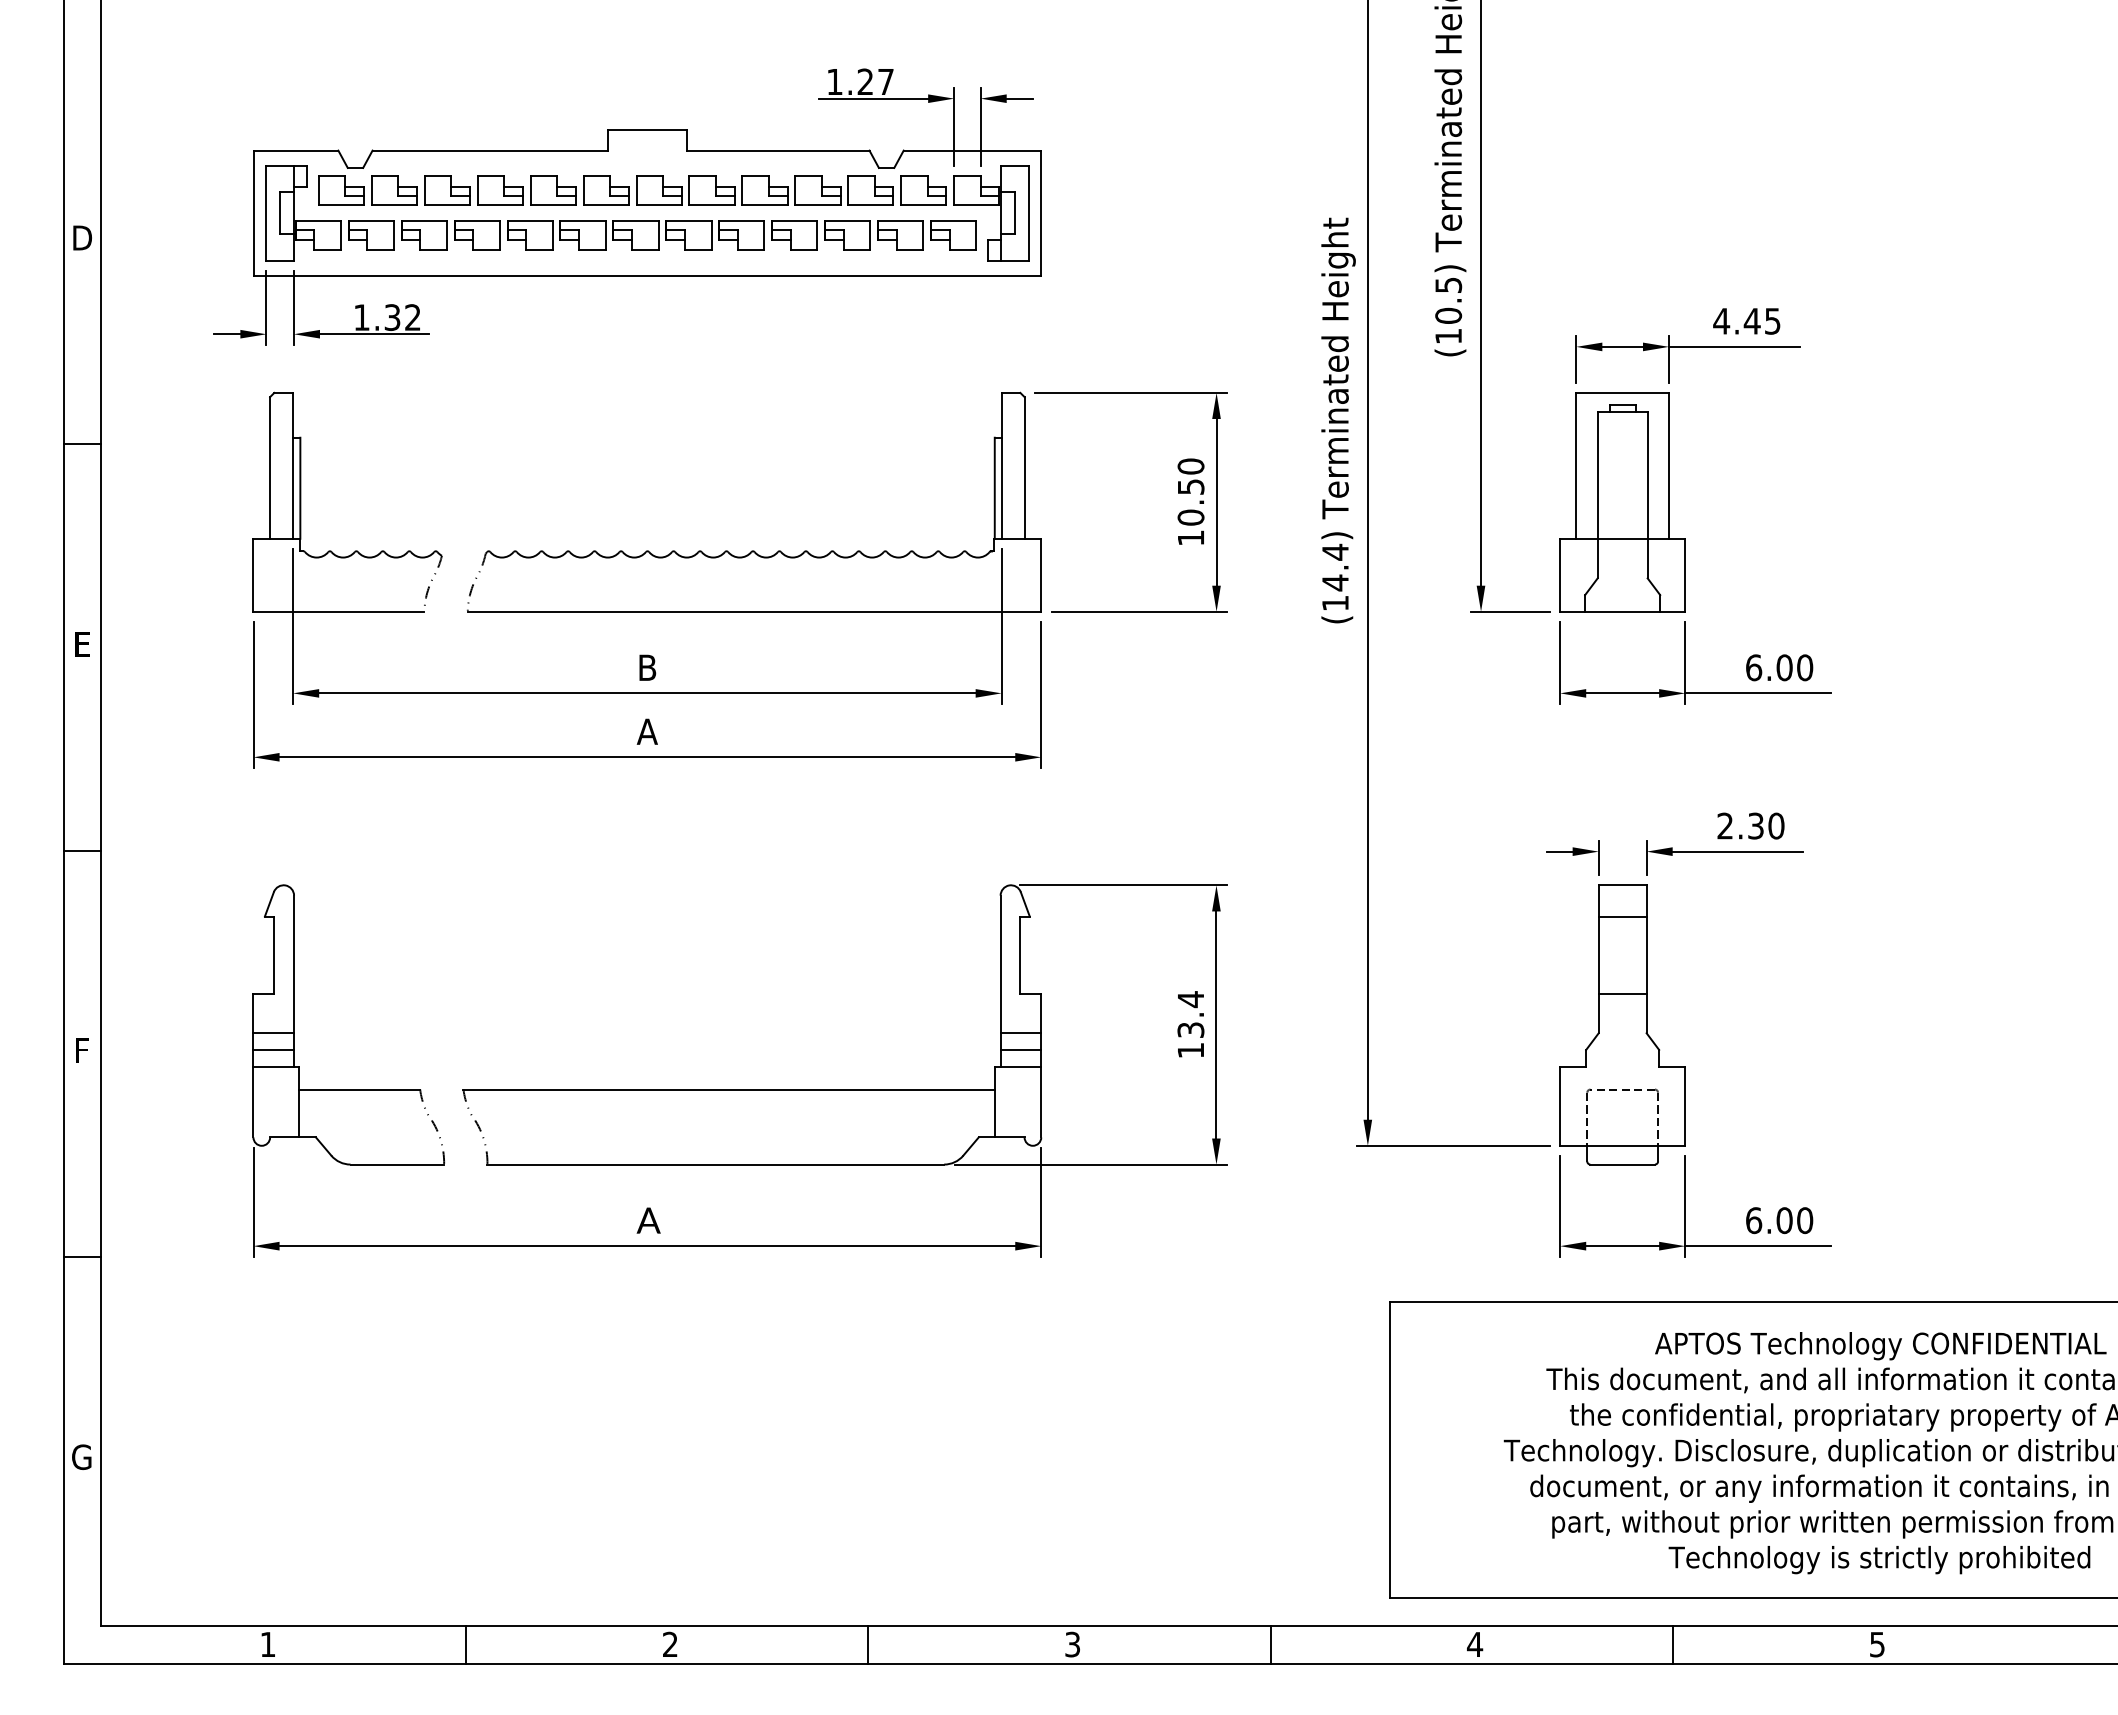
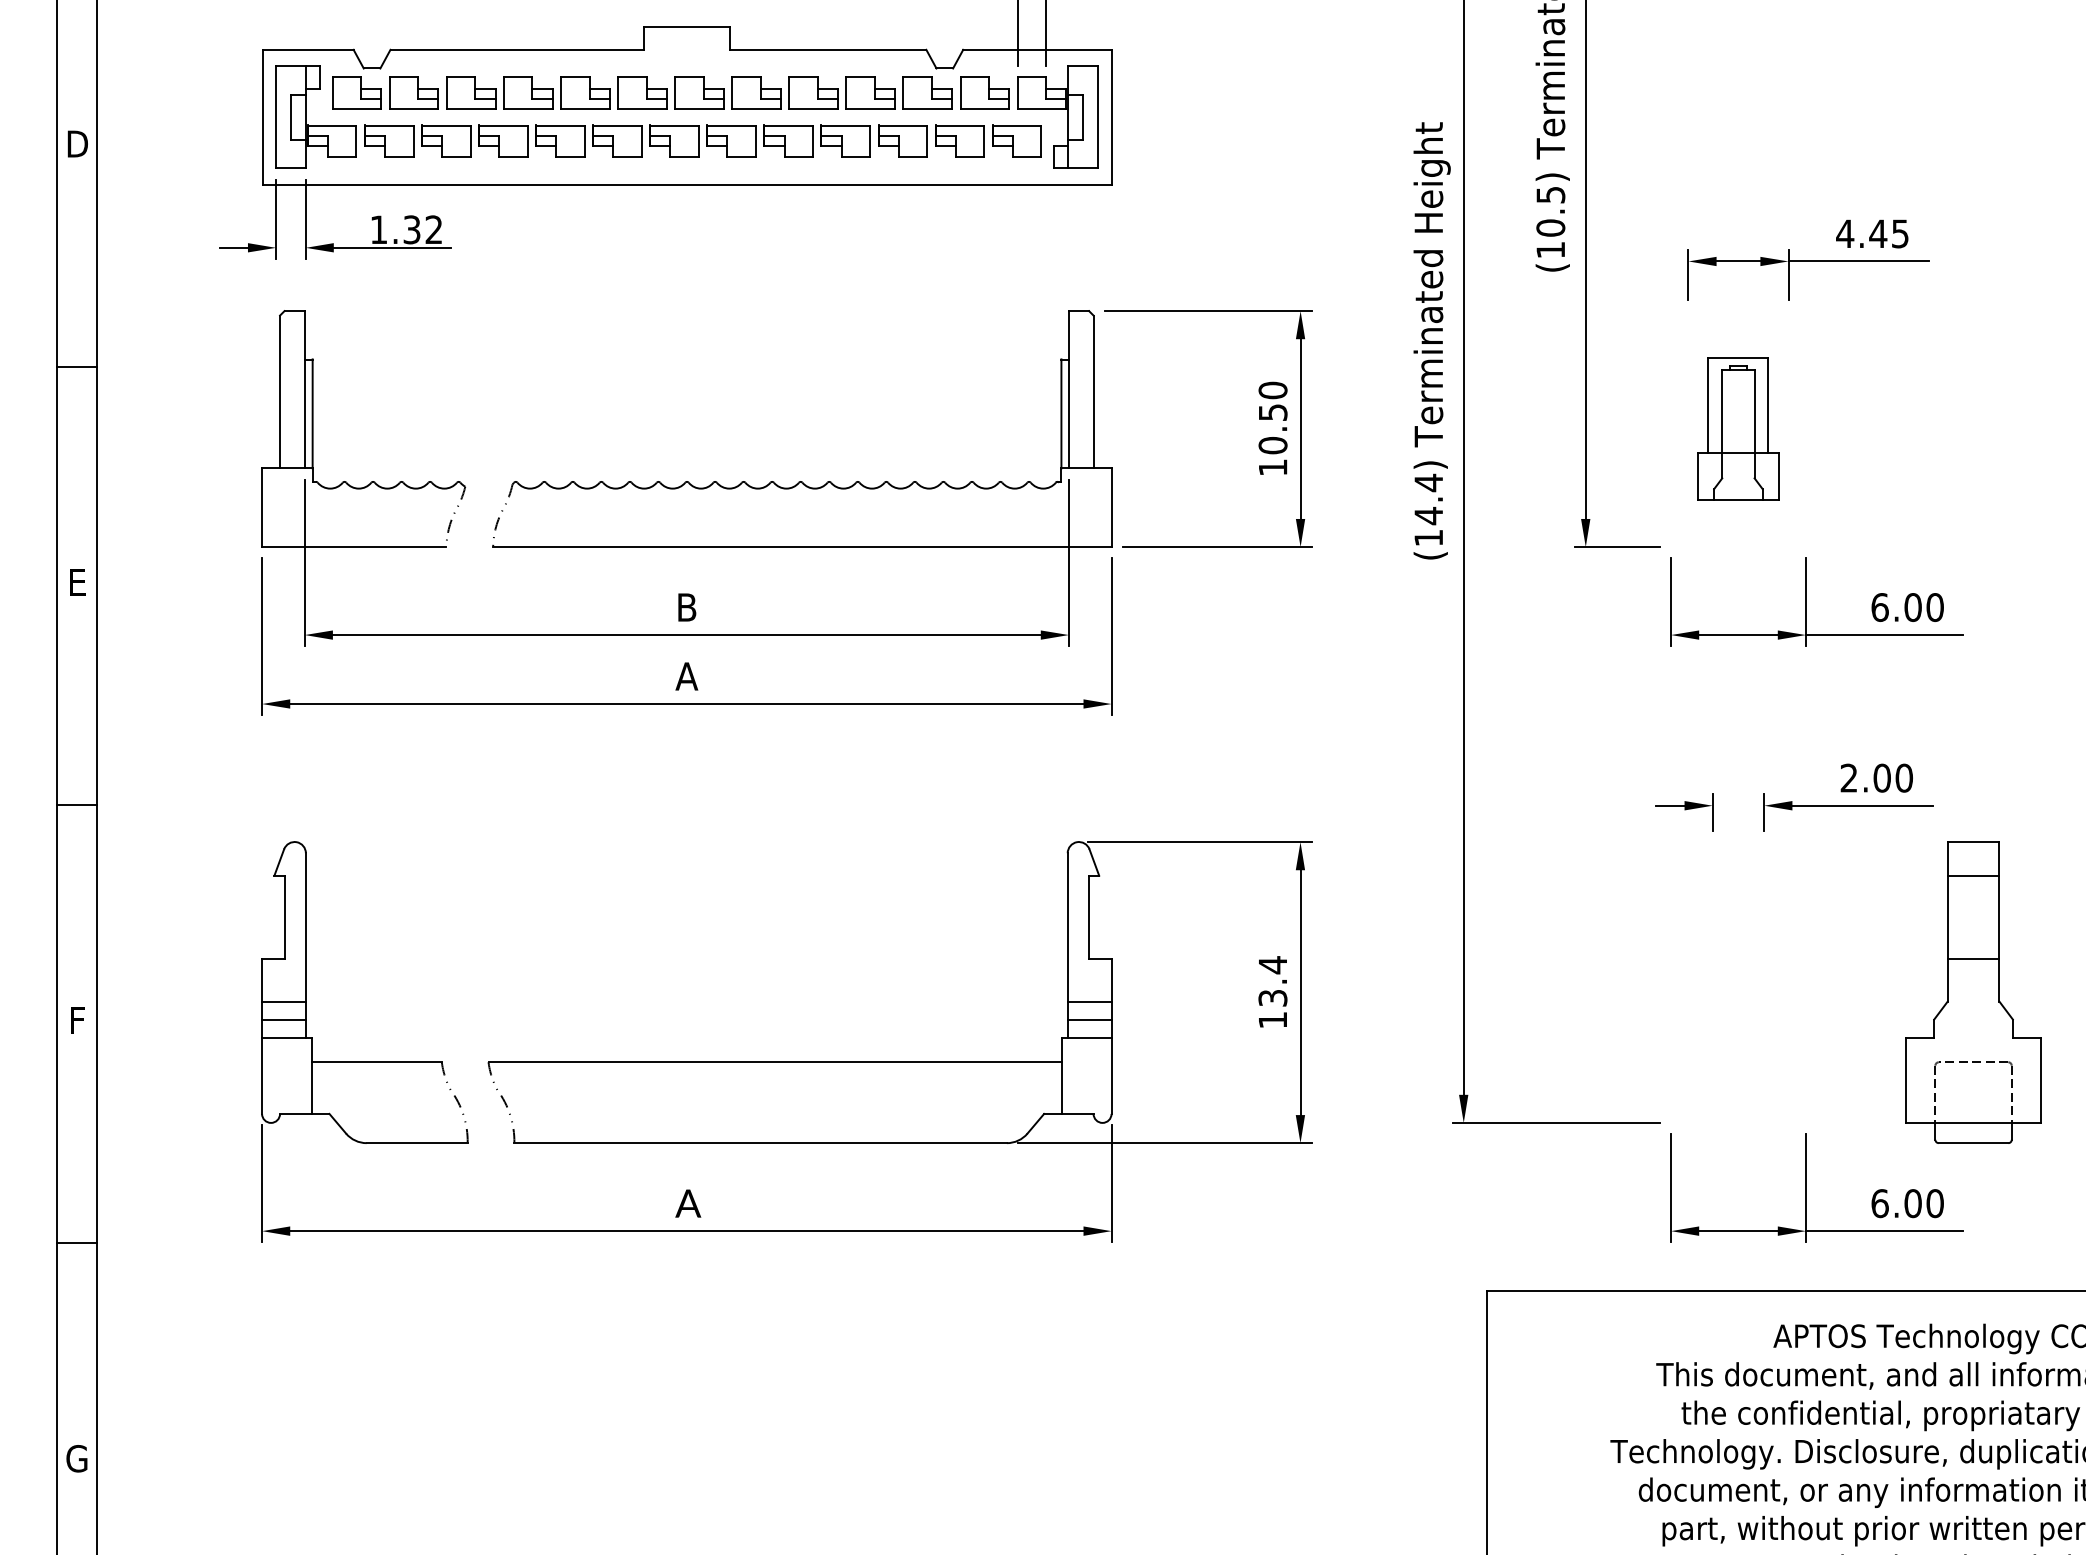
part: (1622, 502) -> (1738, 429), size x0.6
text: (1756, 825) -> (1882, 777), 2.30 -> 2.00
part: (1622, 1024) -> (1973, 992), moved

